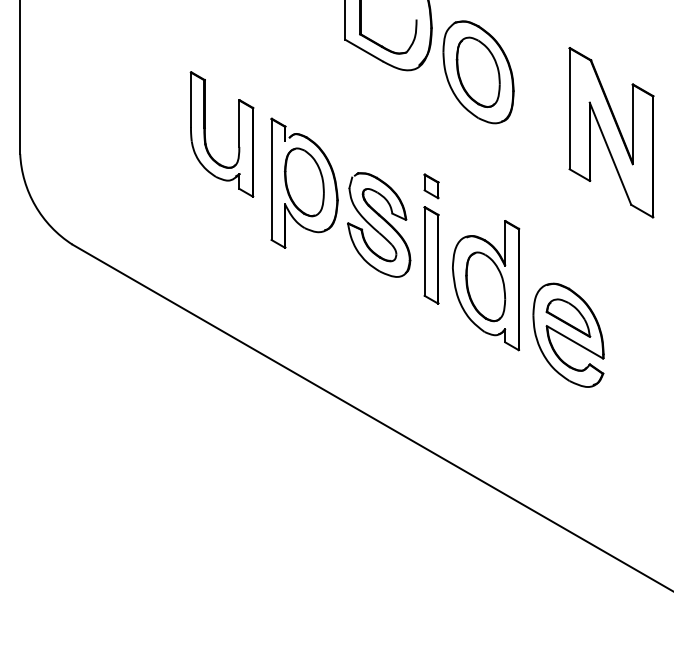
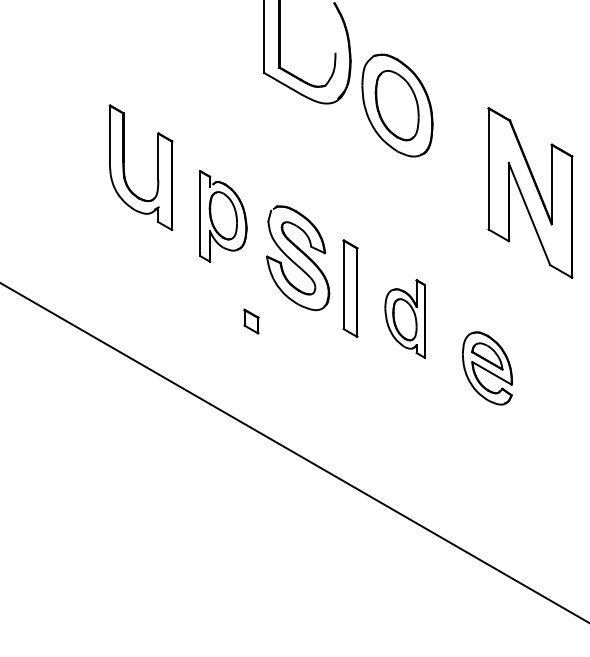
part: (611, 132) -> (530, 192), moved
part: (304, 182) -> (223, 215), size x0.7
part: (431, 186) -> (251, 321), moved
part: (486, 285) -> (405, 318), size x0.6
part: (568, 334) -> (487, 367), size x0.7

